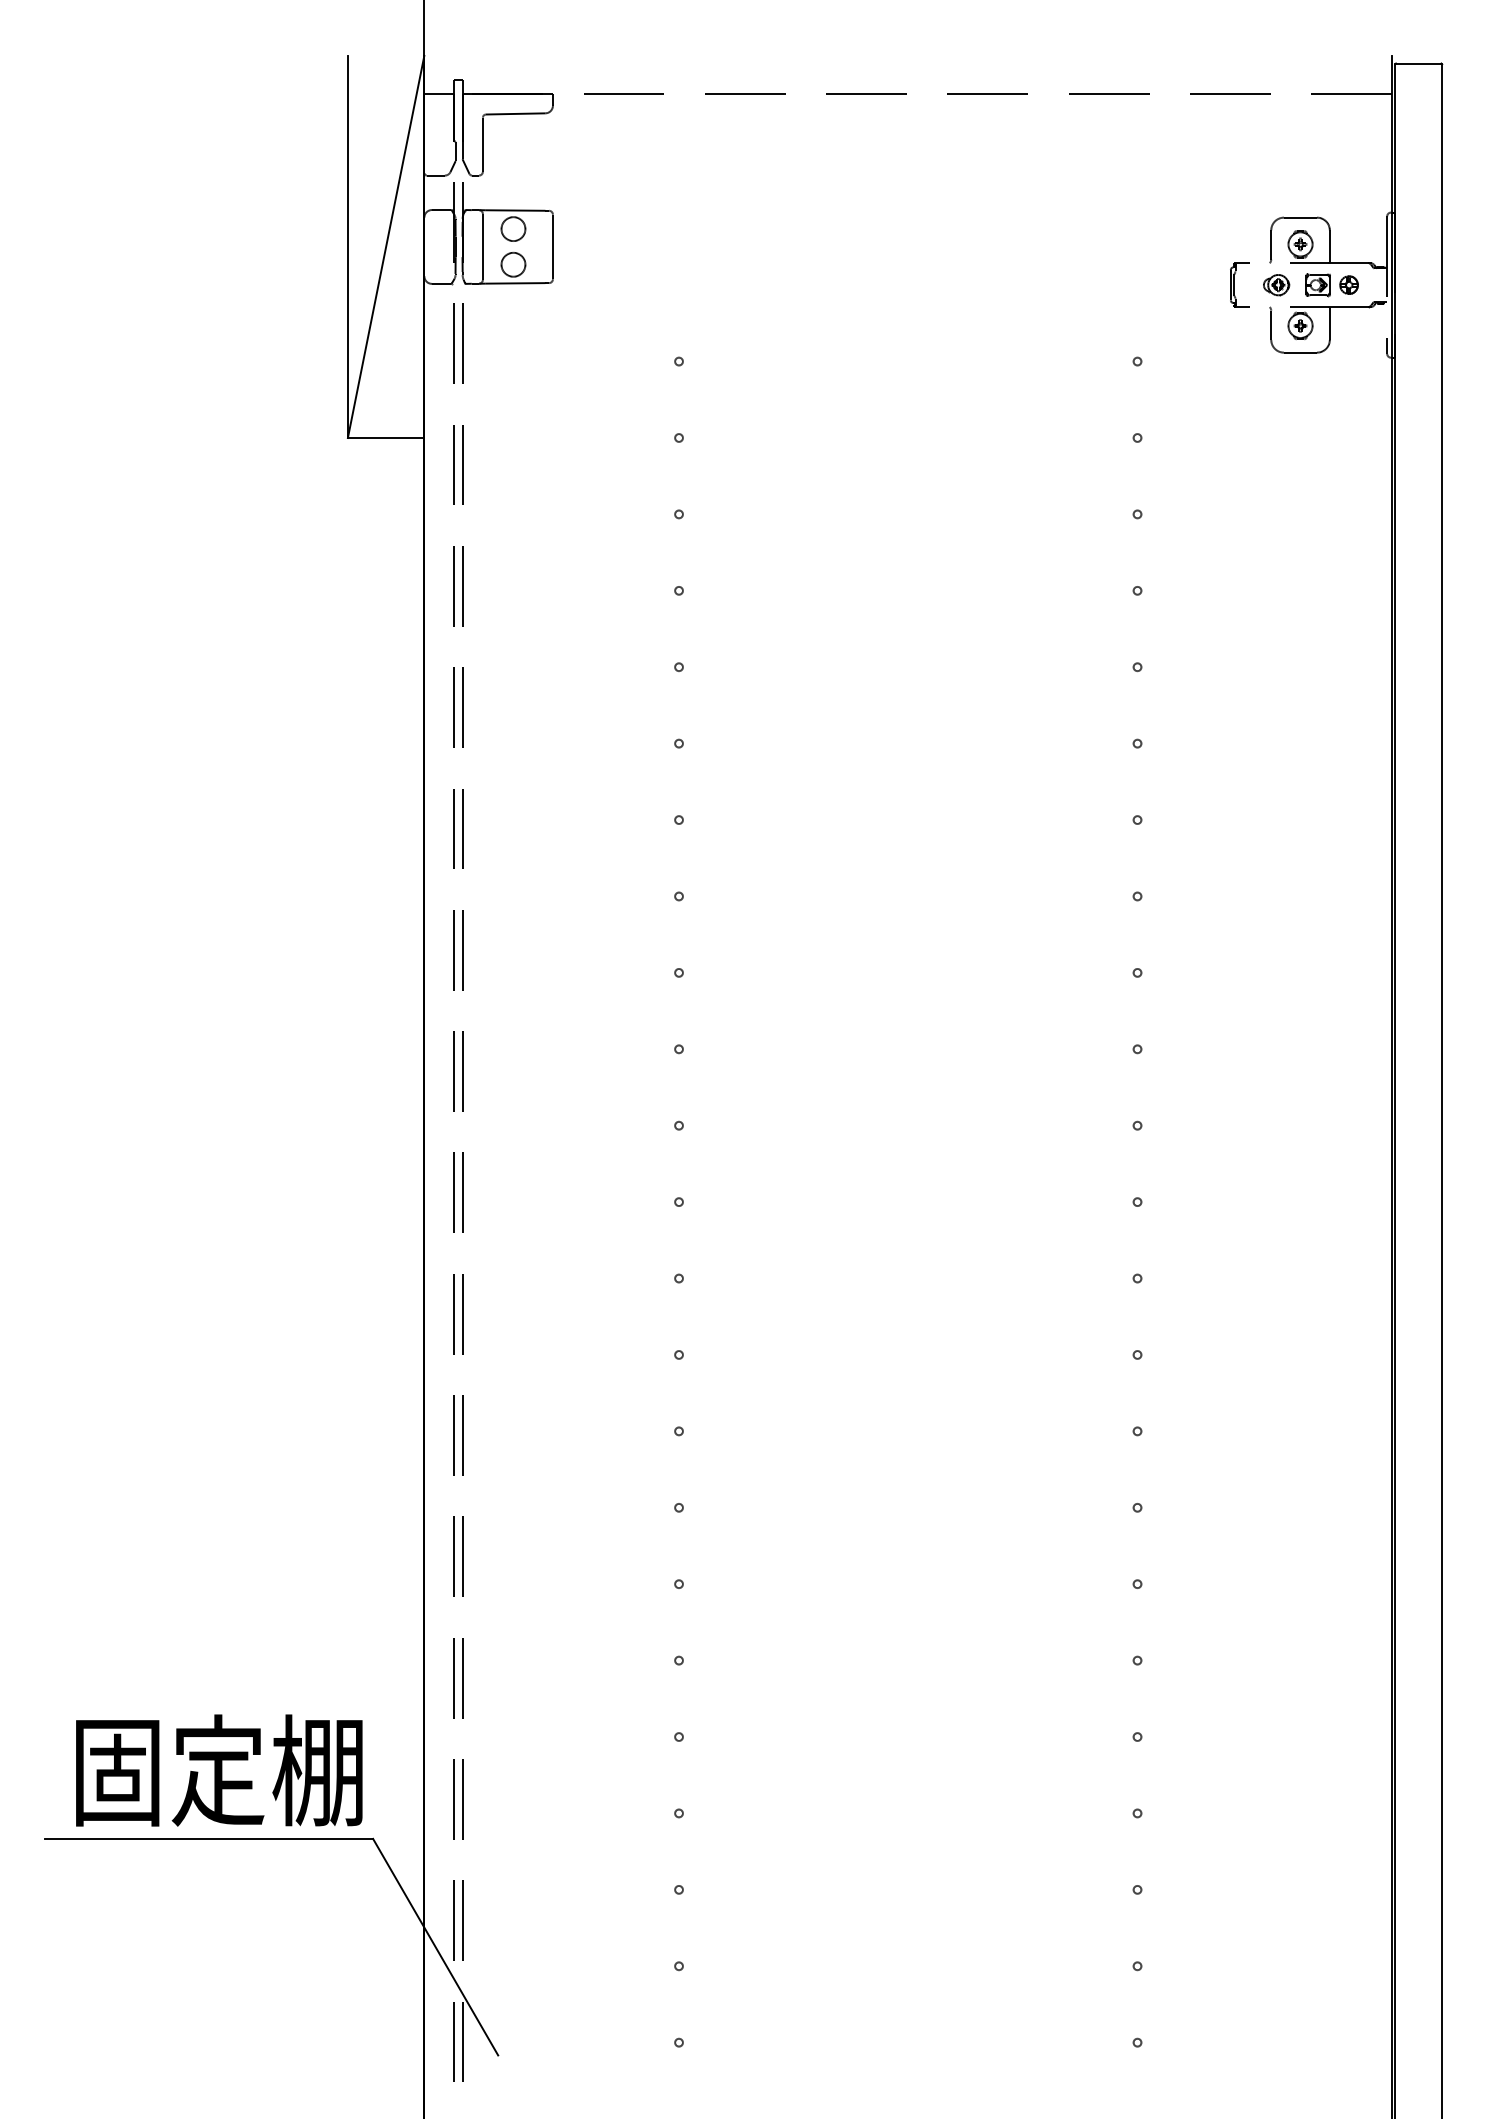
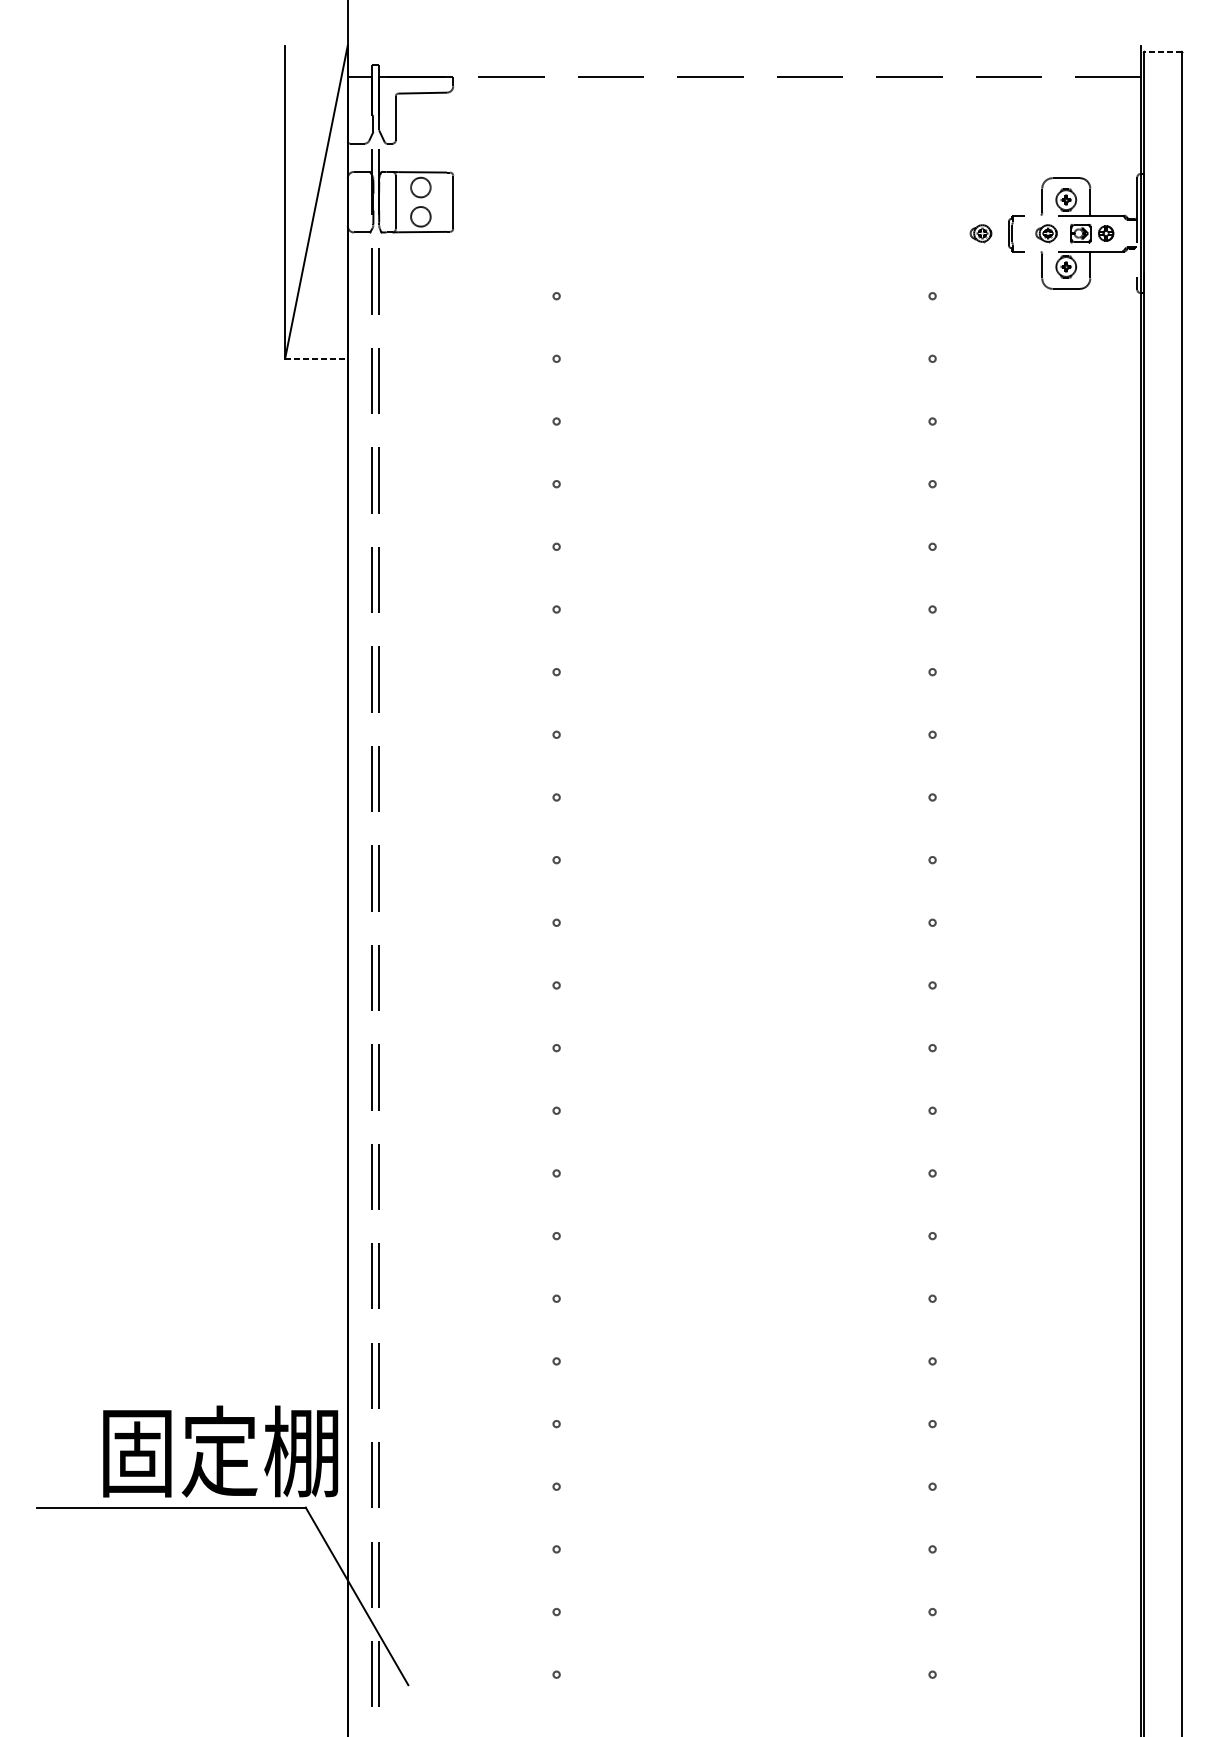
line: (1418, 63) -> (1163, 51), solid -> dashed
part: (1196, 285) -> (980, 233), added
line: (386, 437) -> (316, 358), solid -> dashed
text: (219, 1770) -> (220, 1451), moved

